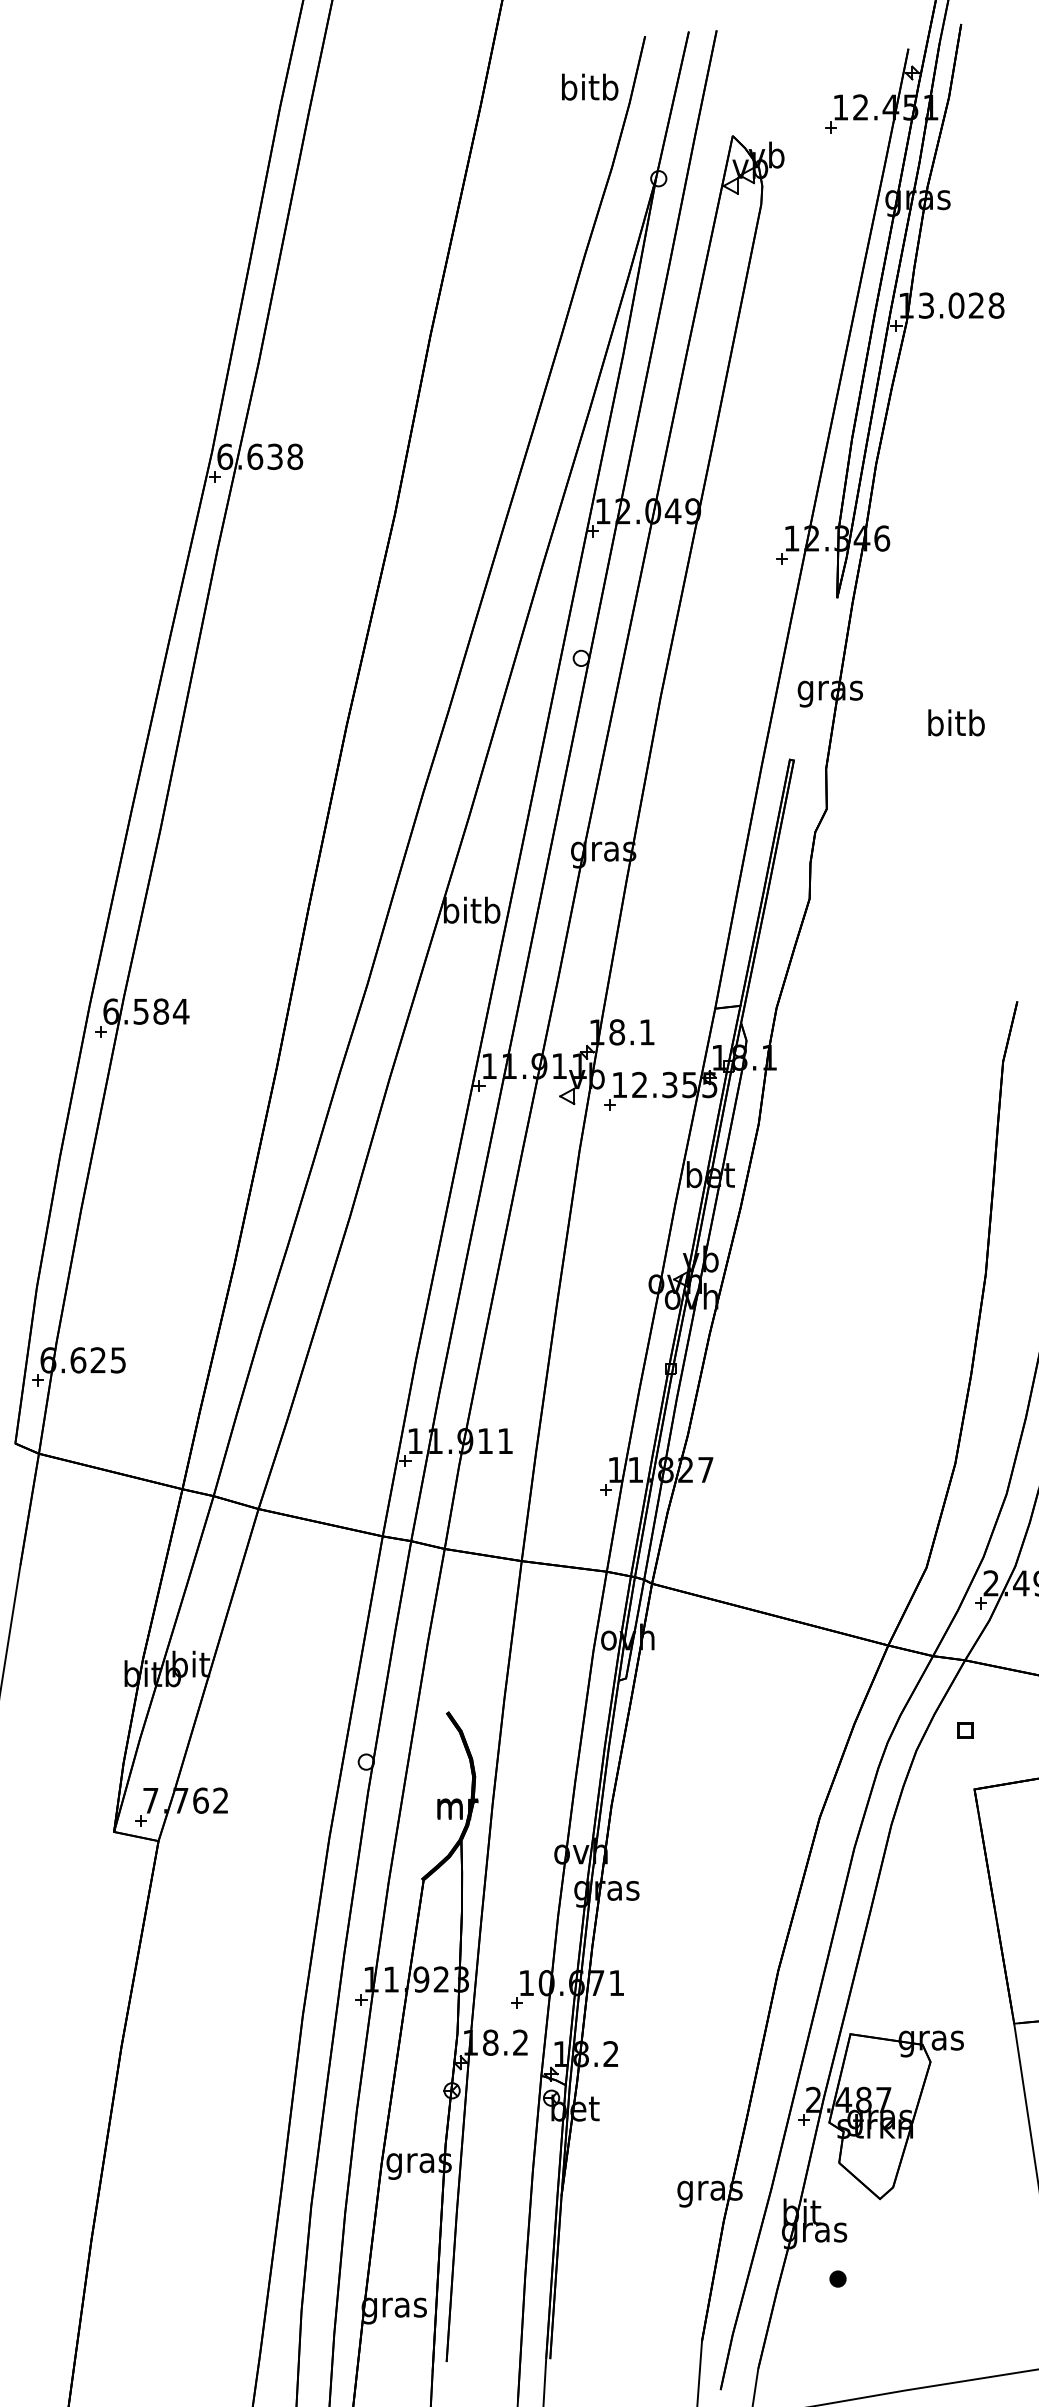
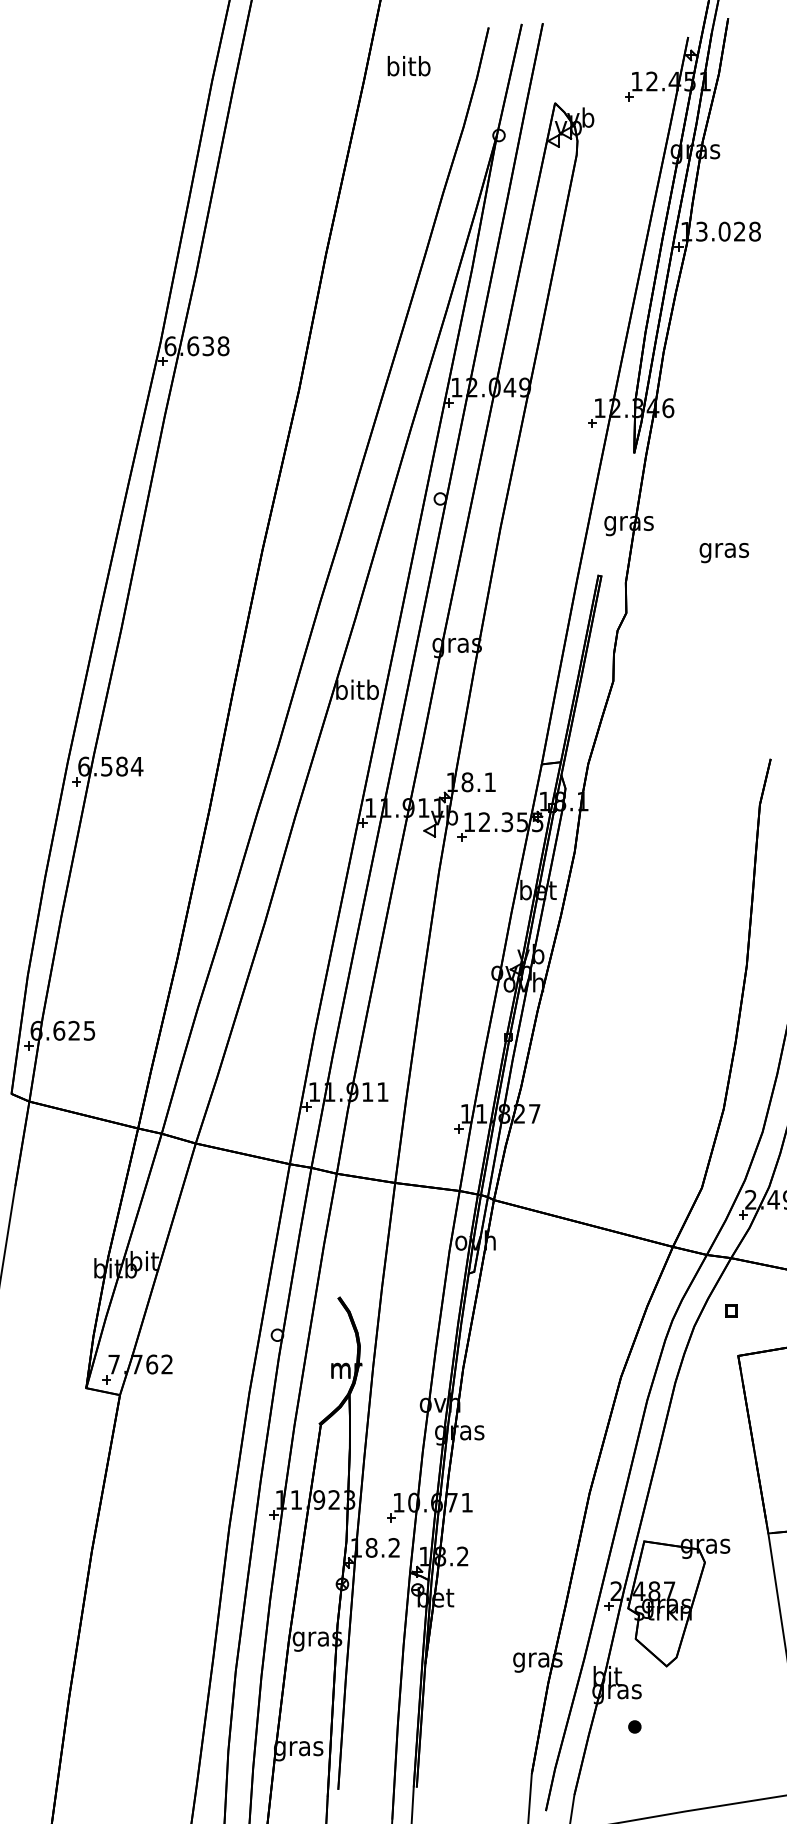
text: (590, 86) -> (409, 65), moved
text: (955, 726) -> (723, 550), bitb -> gras

